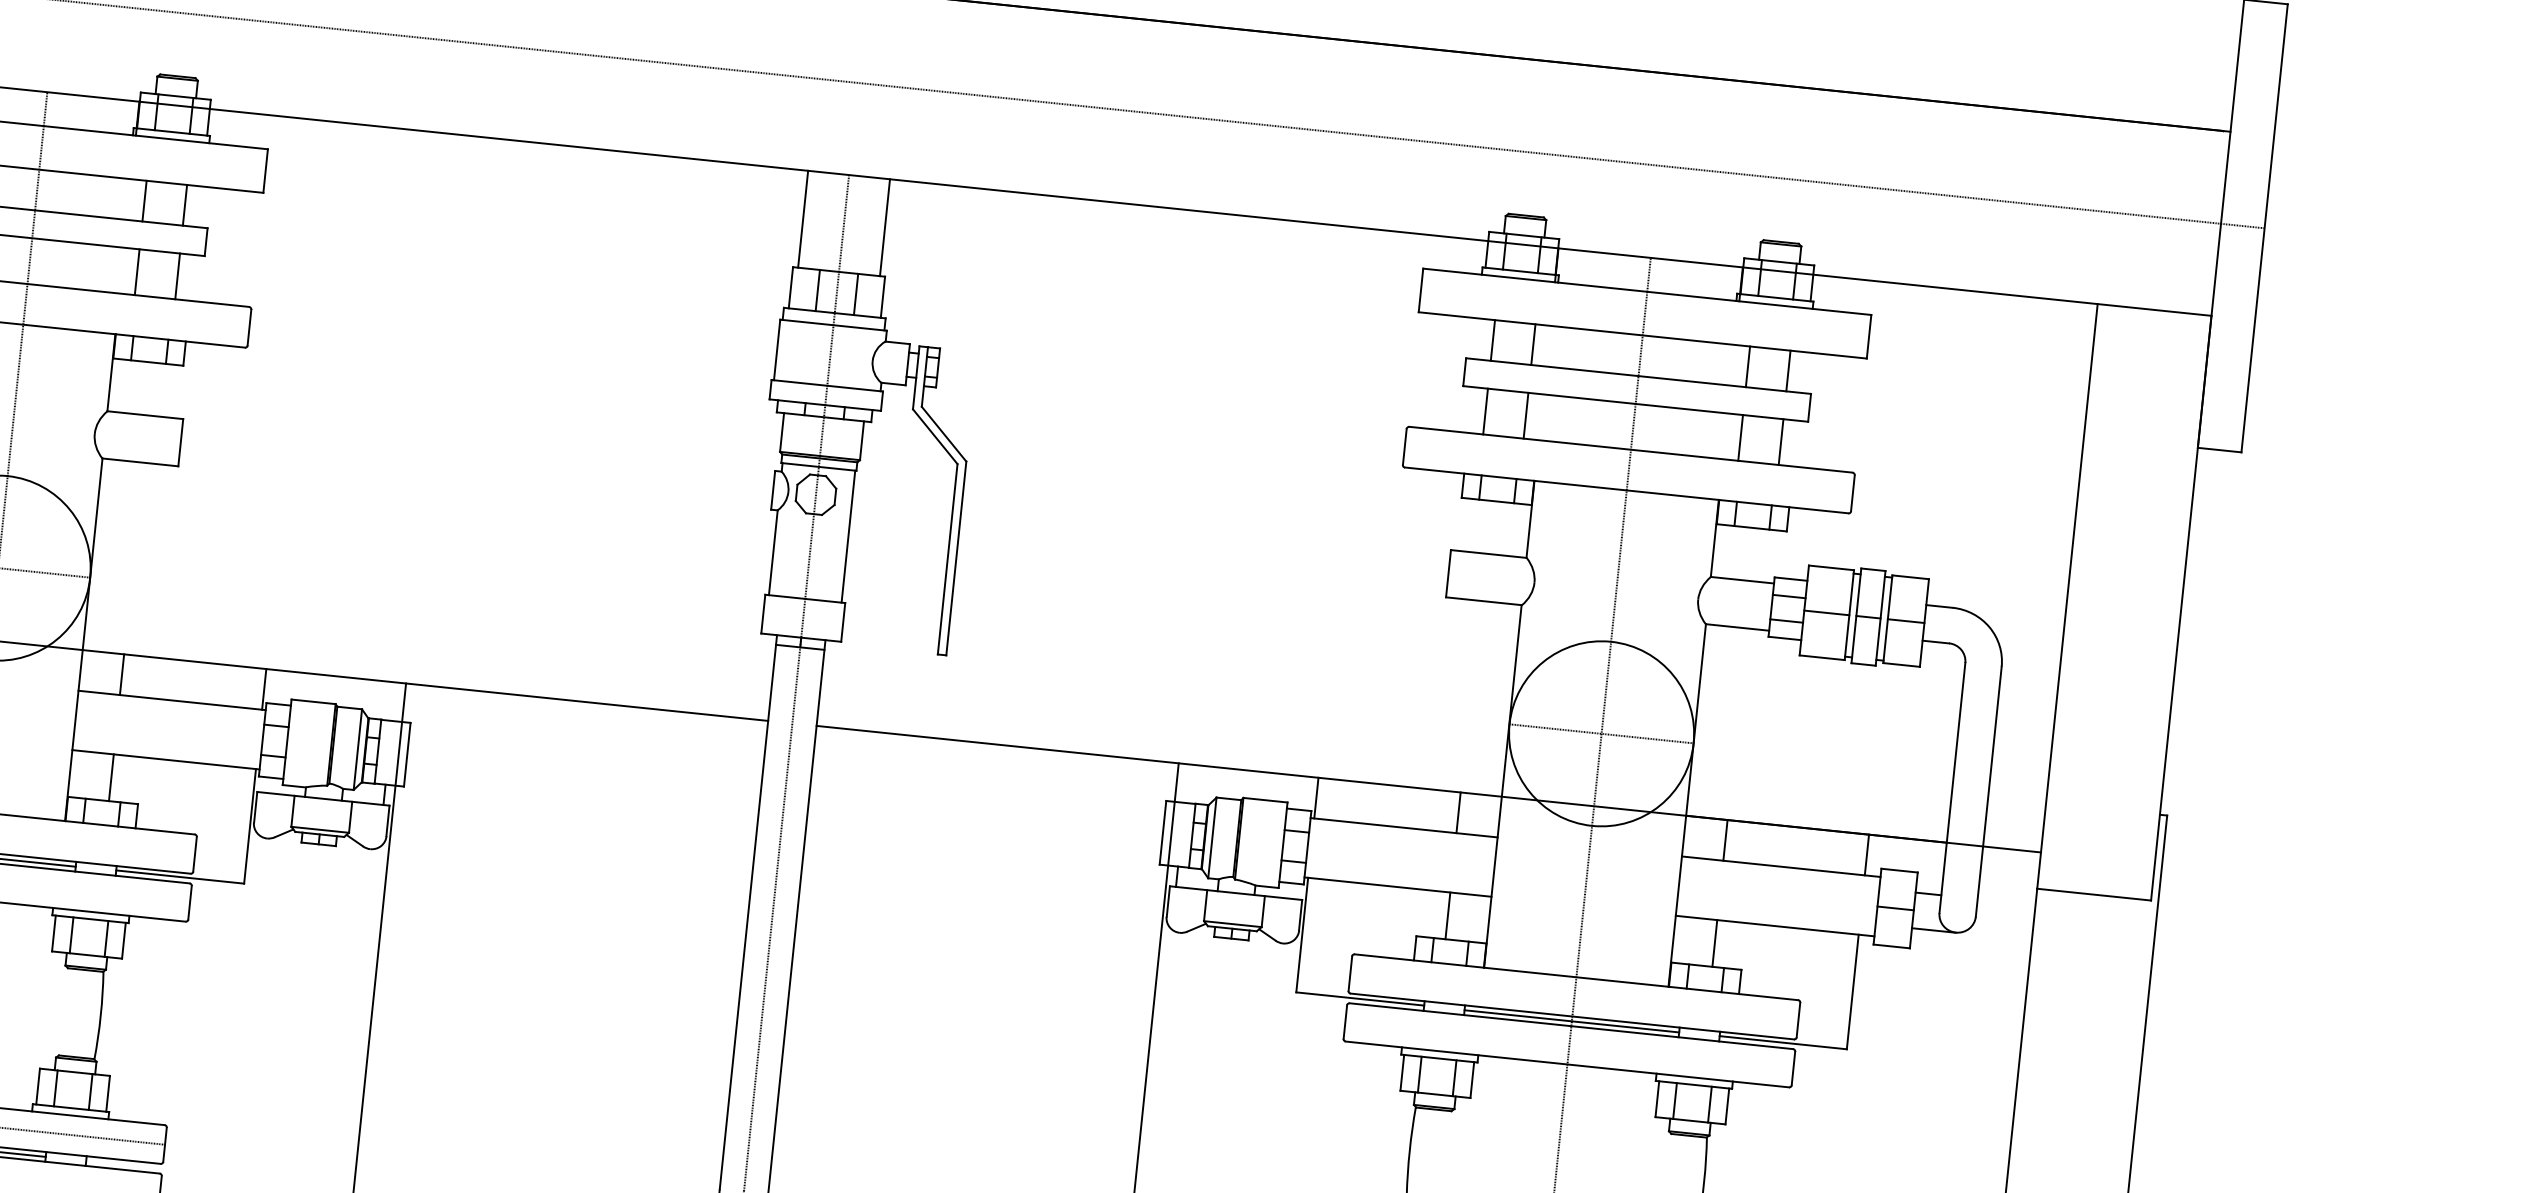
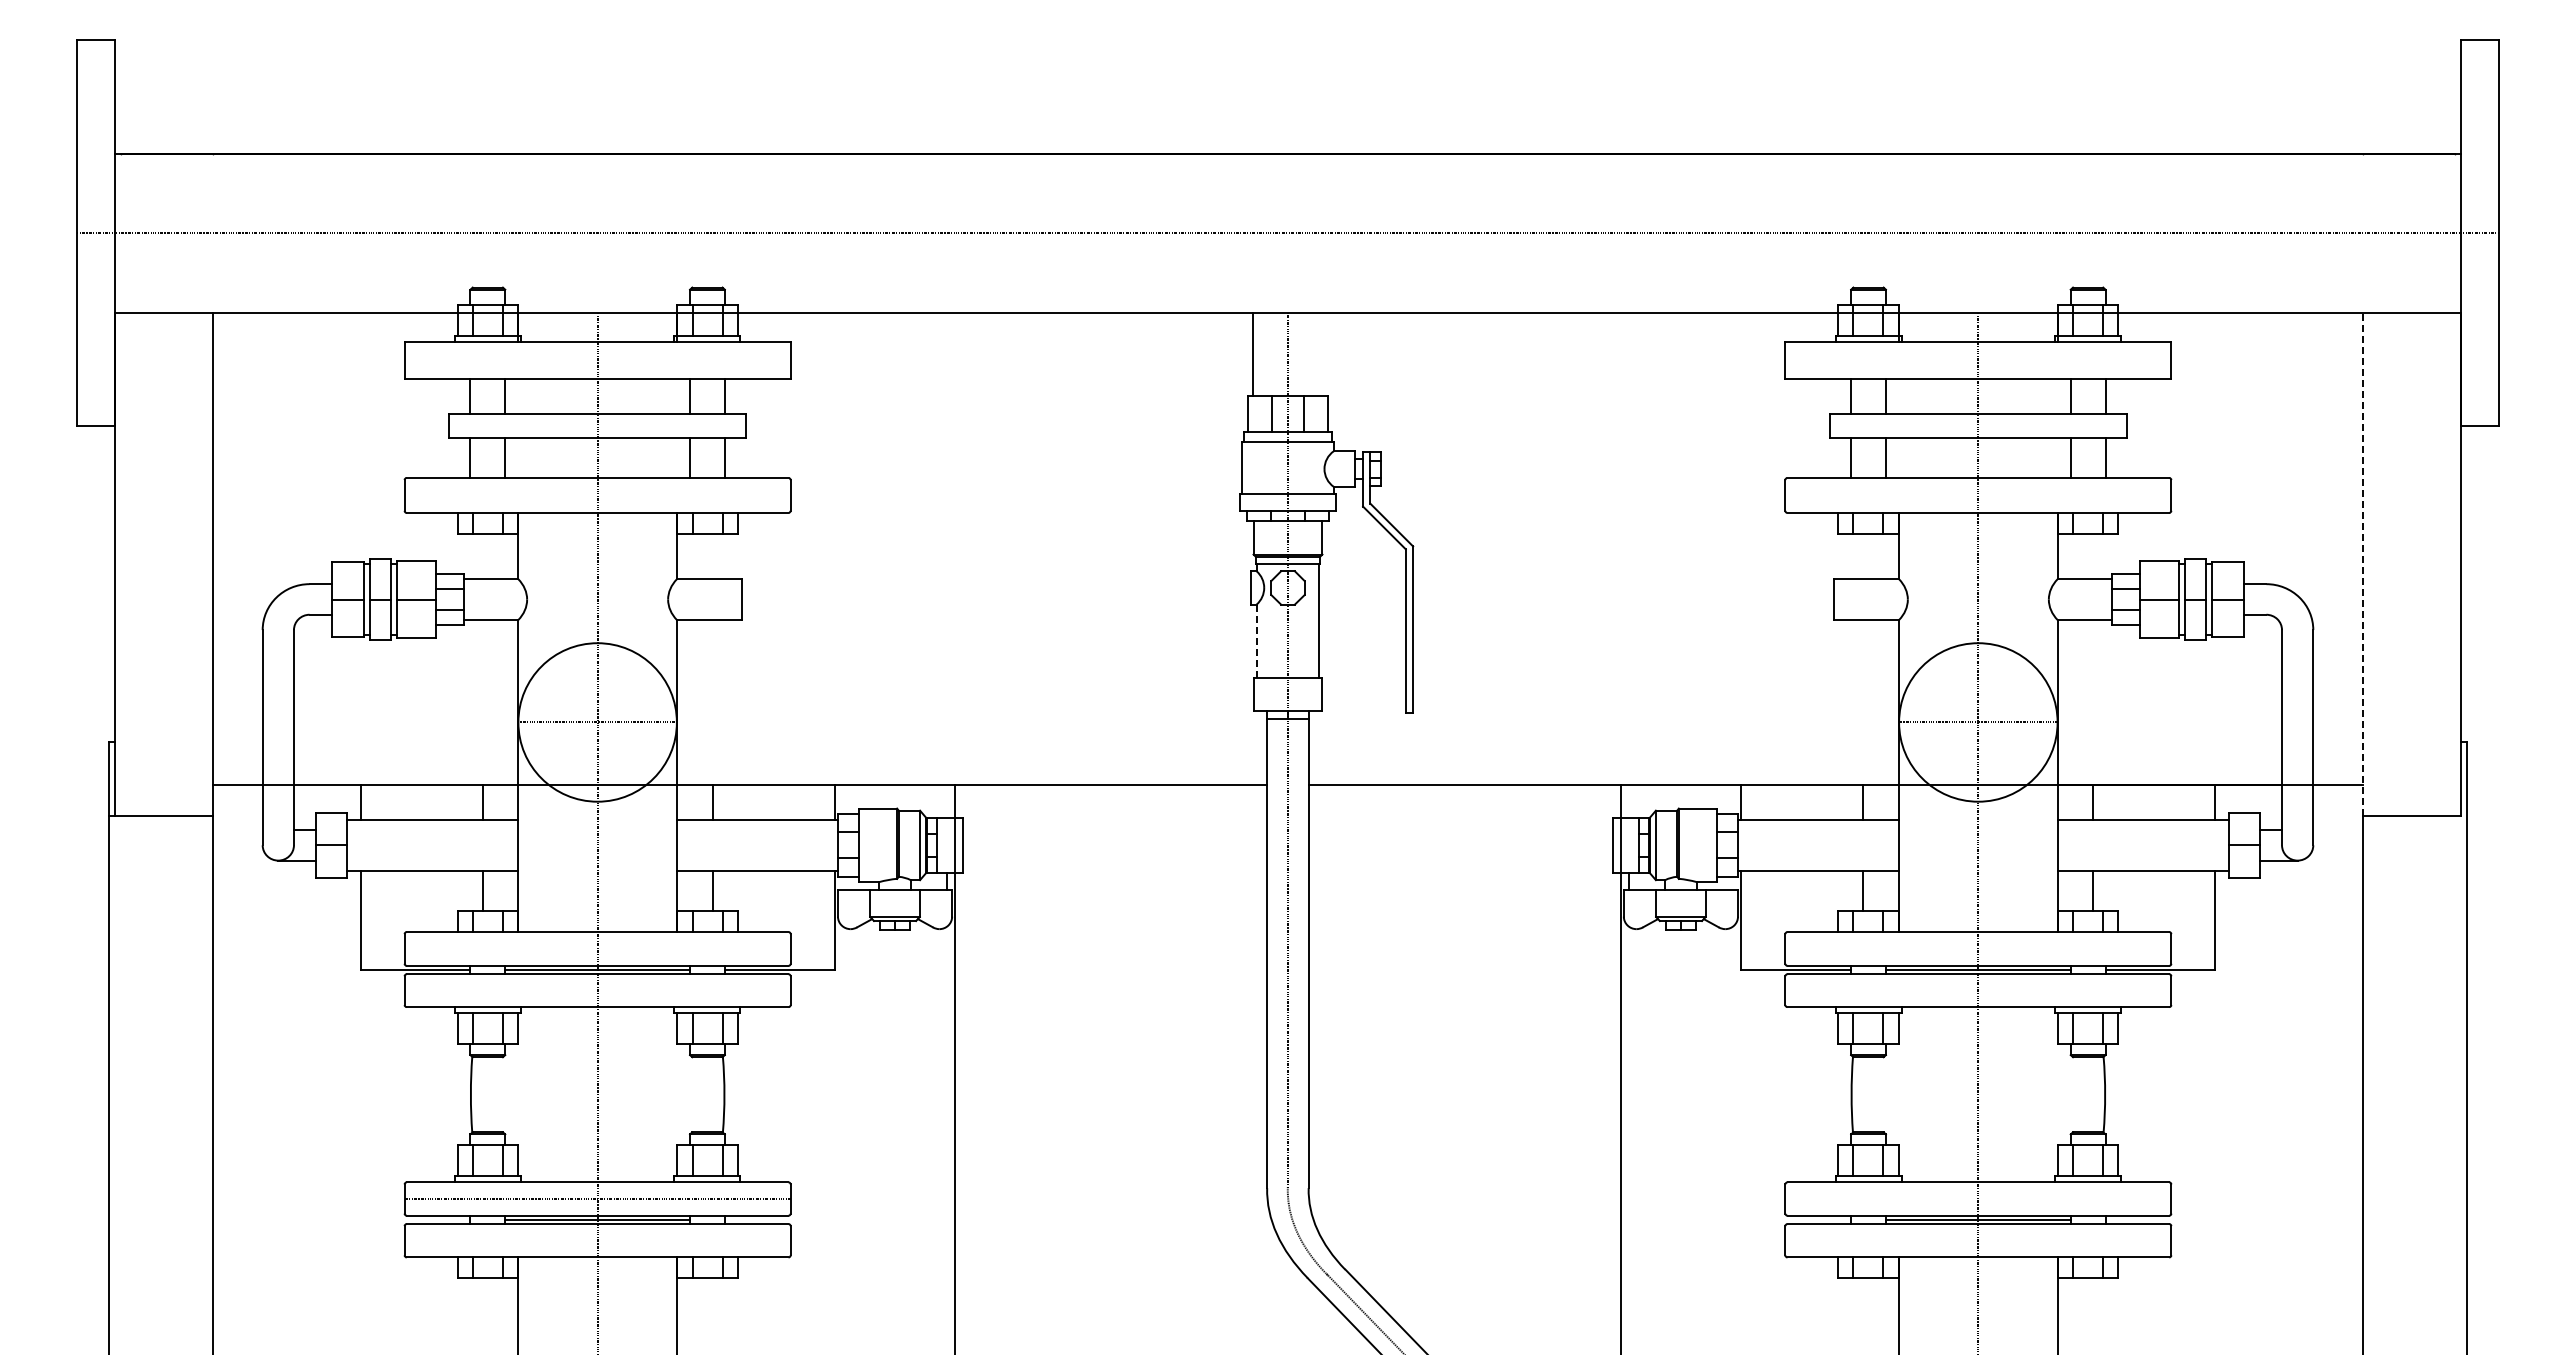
line: (885, 227) -> (1323, 354), removed
line: (773, 553) -> (1256, 641), solid -> dashed
line: (2067, 596) -> (2363, 564), solid -> dashed

